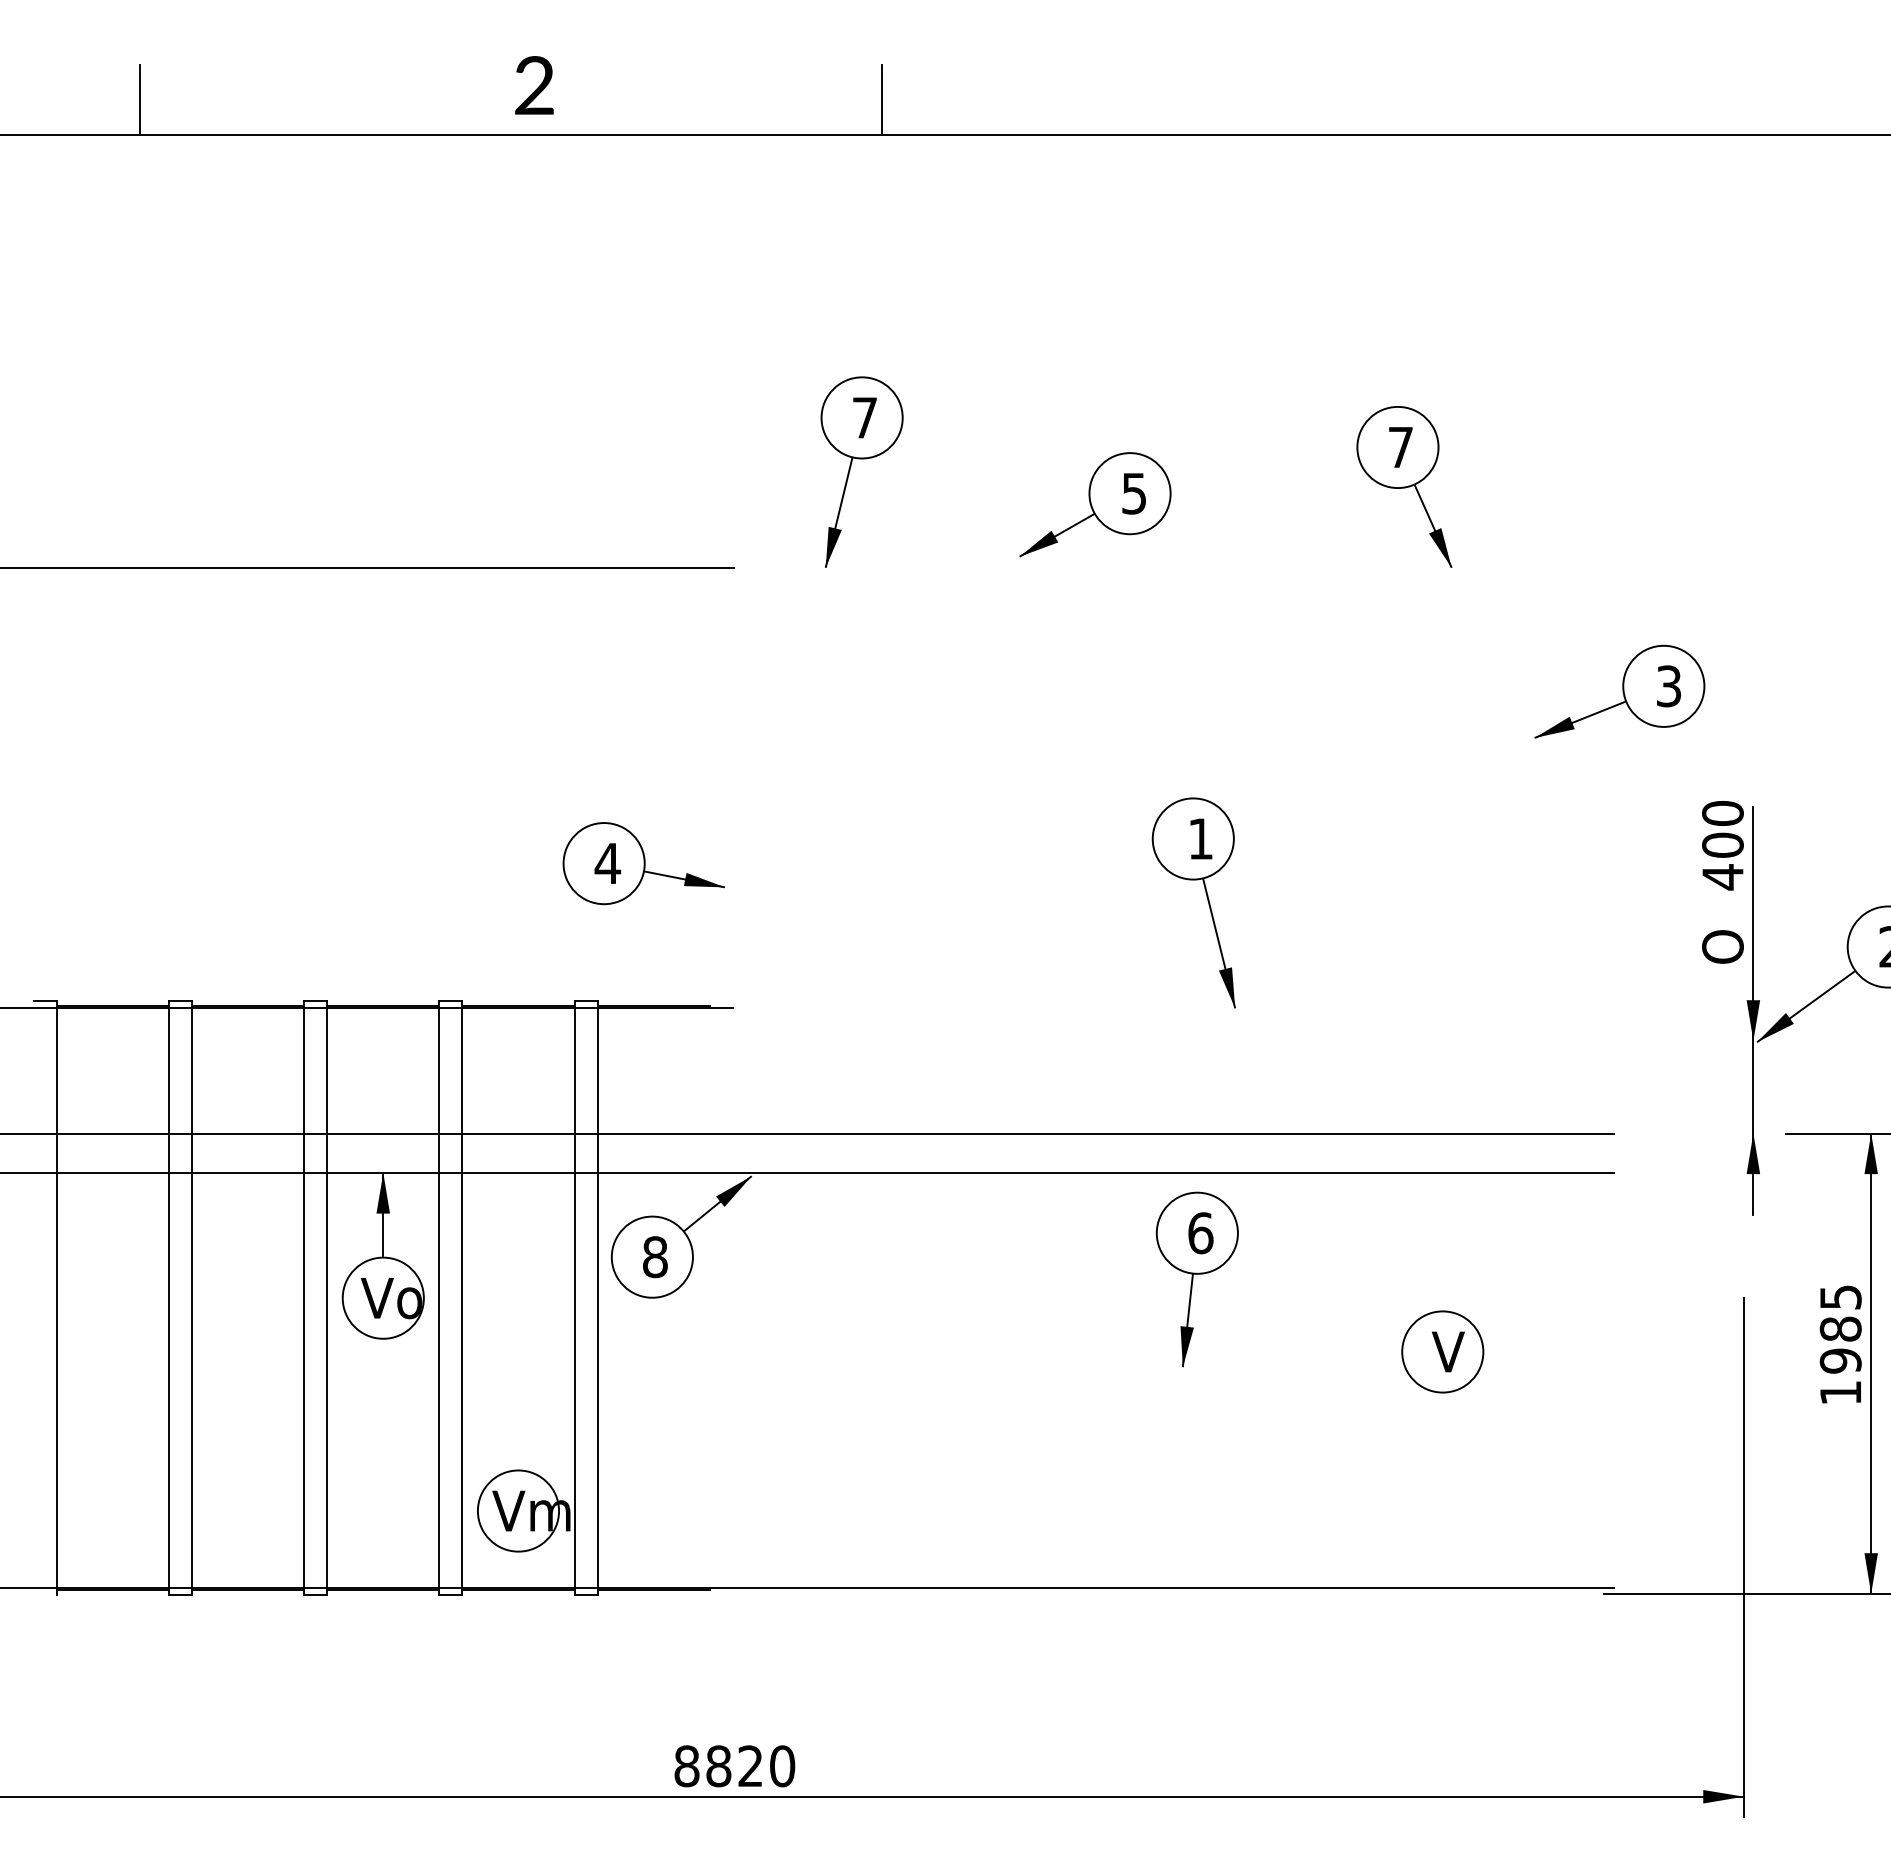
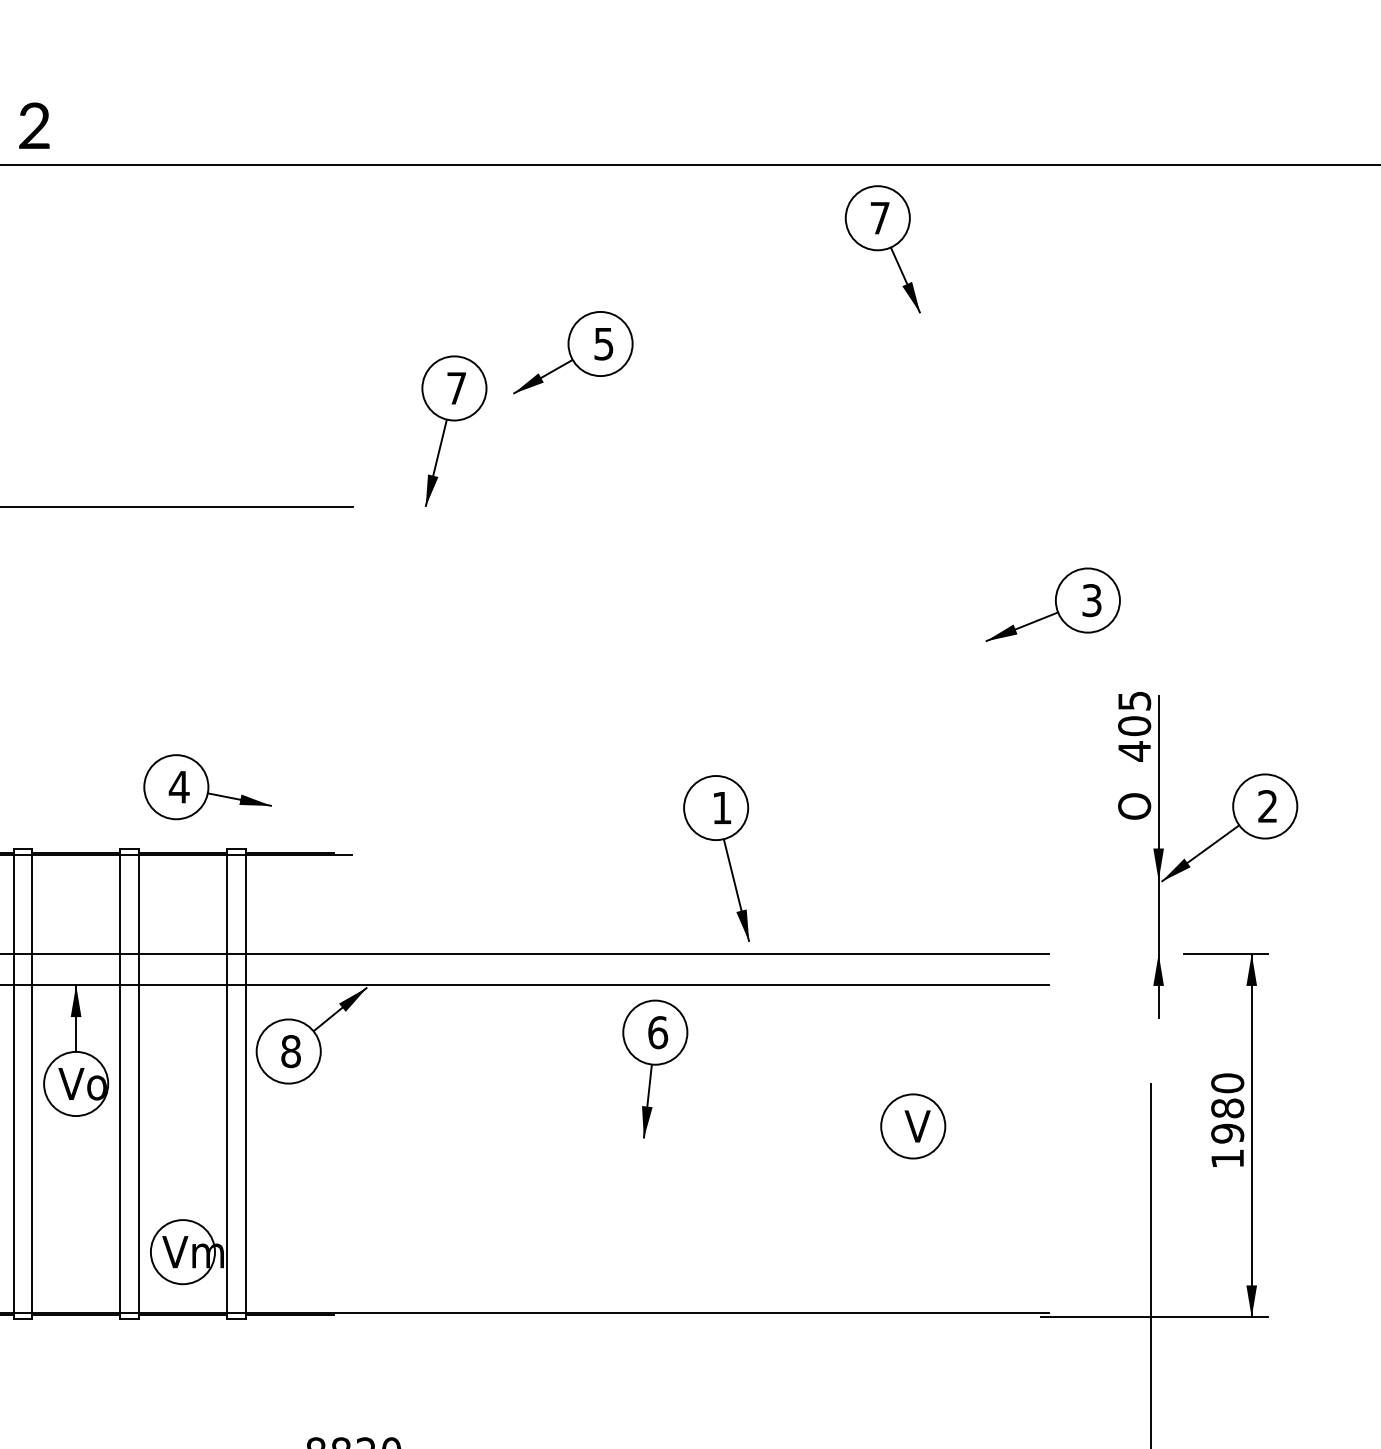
text: (534, 85) -> (34, 125), moved
line: (881, 100) -> (469, 137), removed
part: (1404, 486) -> (882, 249), moved
part: (1095, 504) -> (573, 352), moved
text: (1722, 813) -> (1134, 701), 400 -> 405
part: (643, 863) -> (207, 787), moved
part: (1206, 897) -> (726, 854), moved
part: (1196, 1279) -> (654, 1069), moved
text: (1840, 1296) -> (1227, 1082), 1985 -> 1980

